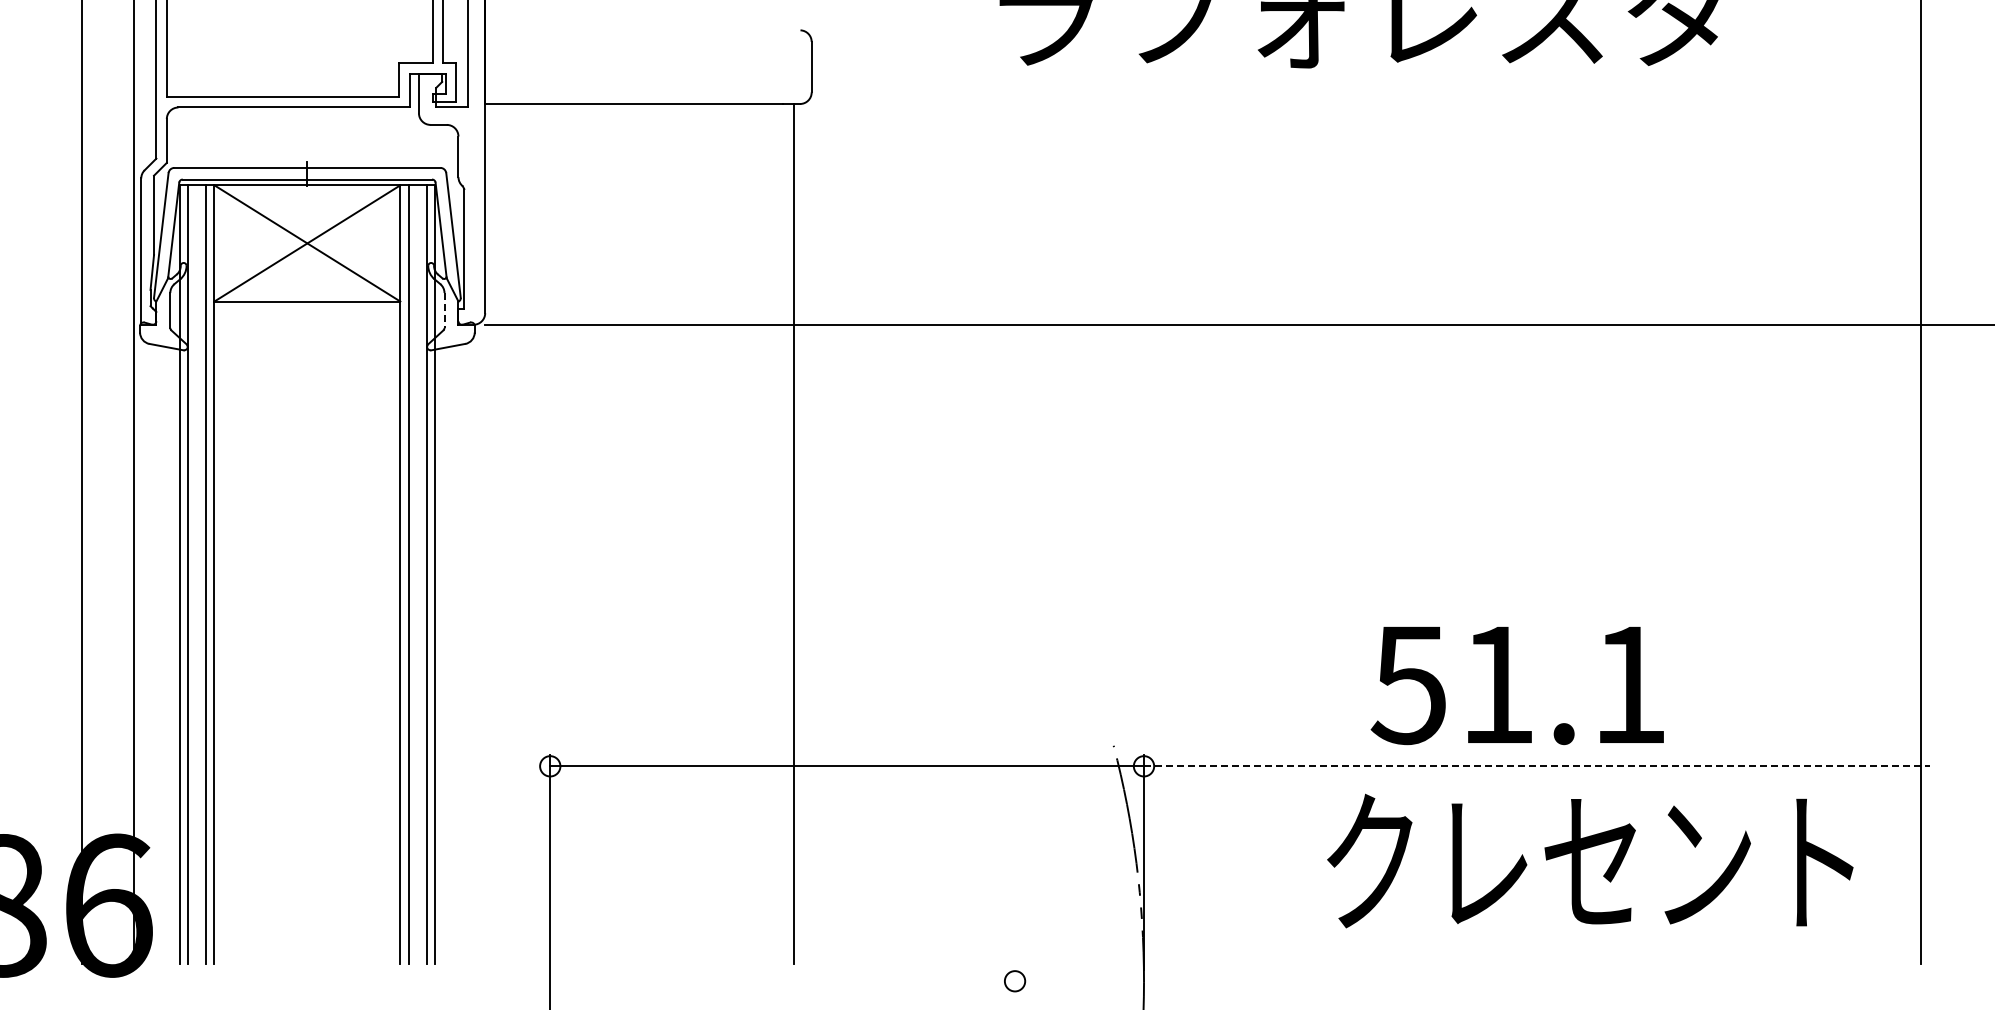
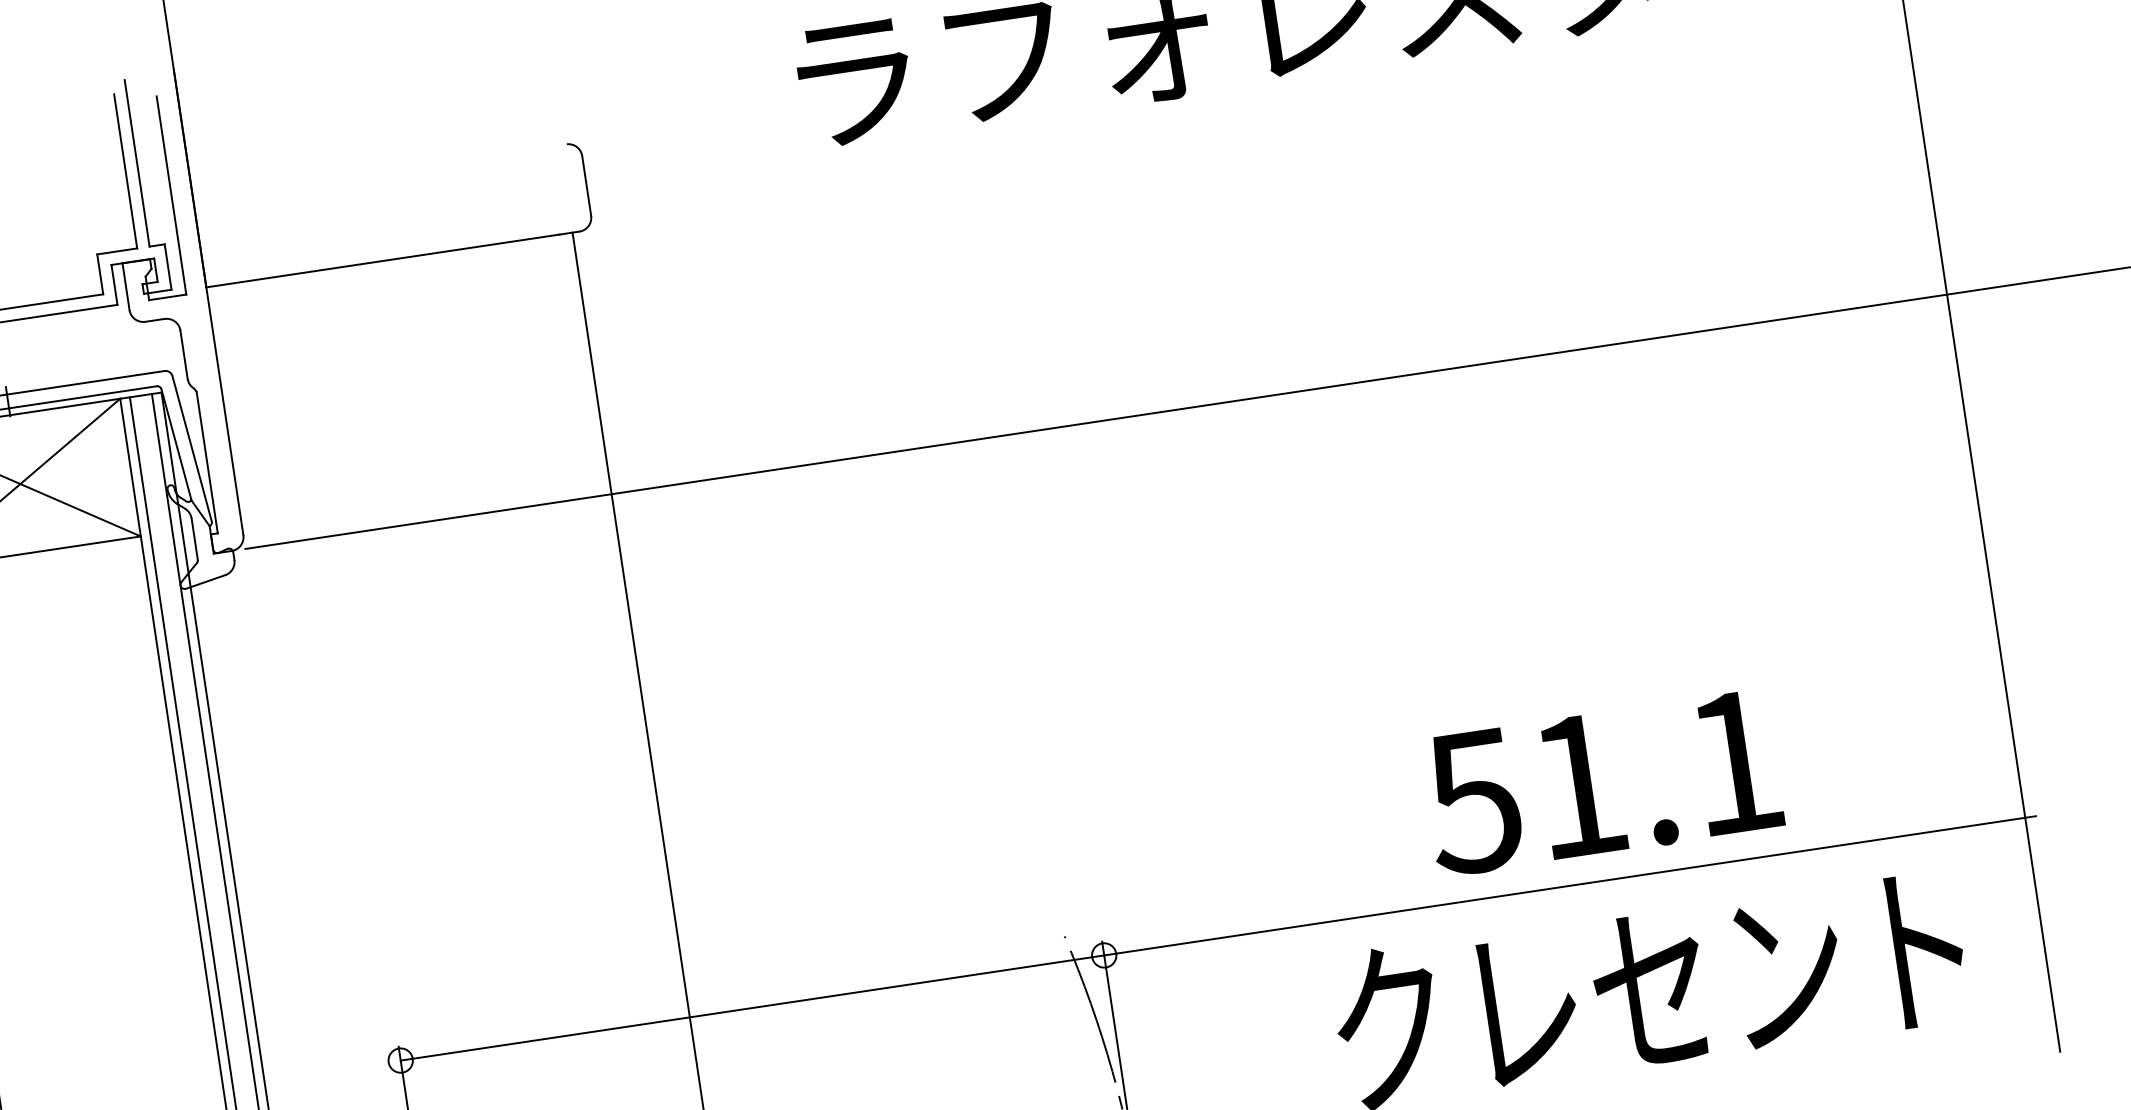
line: (444, 310) -> (194, 539), dashed -> solid
text: (1516, 686) -> (1601, 784), moved
line: (1537, 766) -> (1570, 885), dashed -> solid

